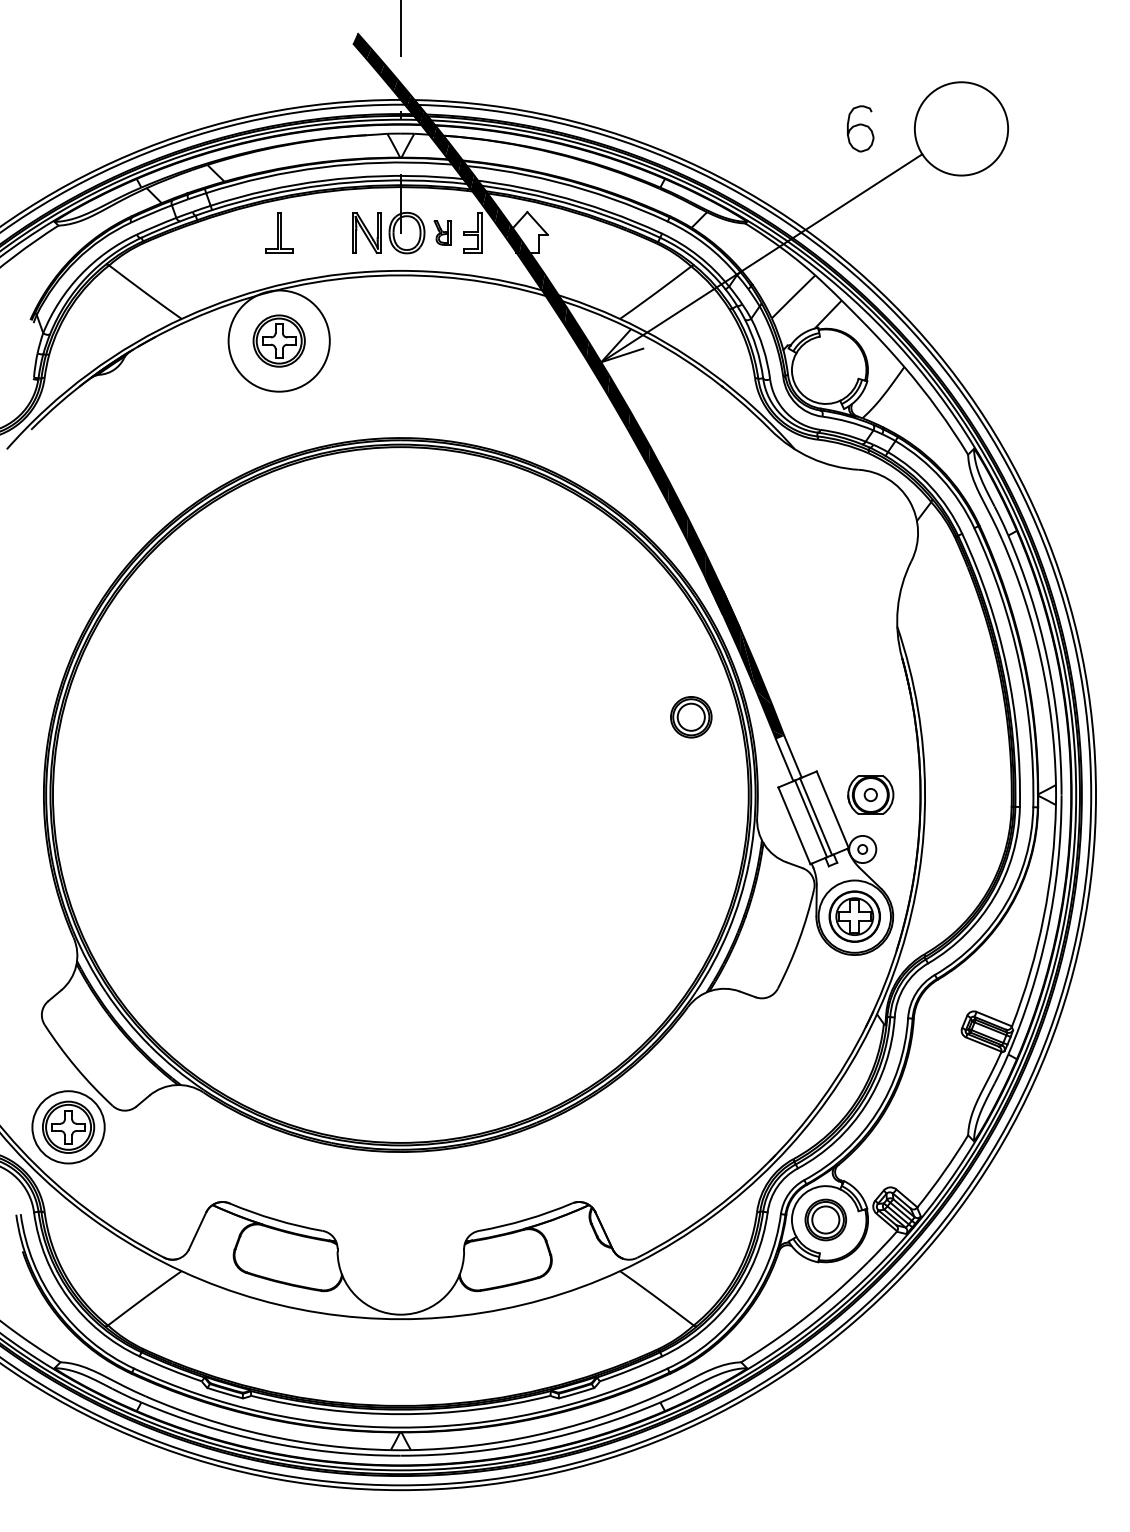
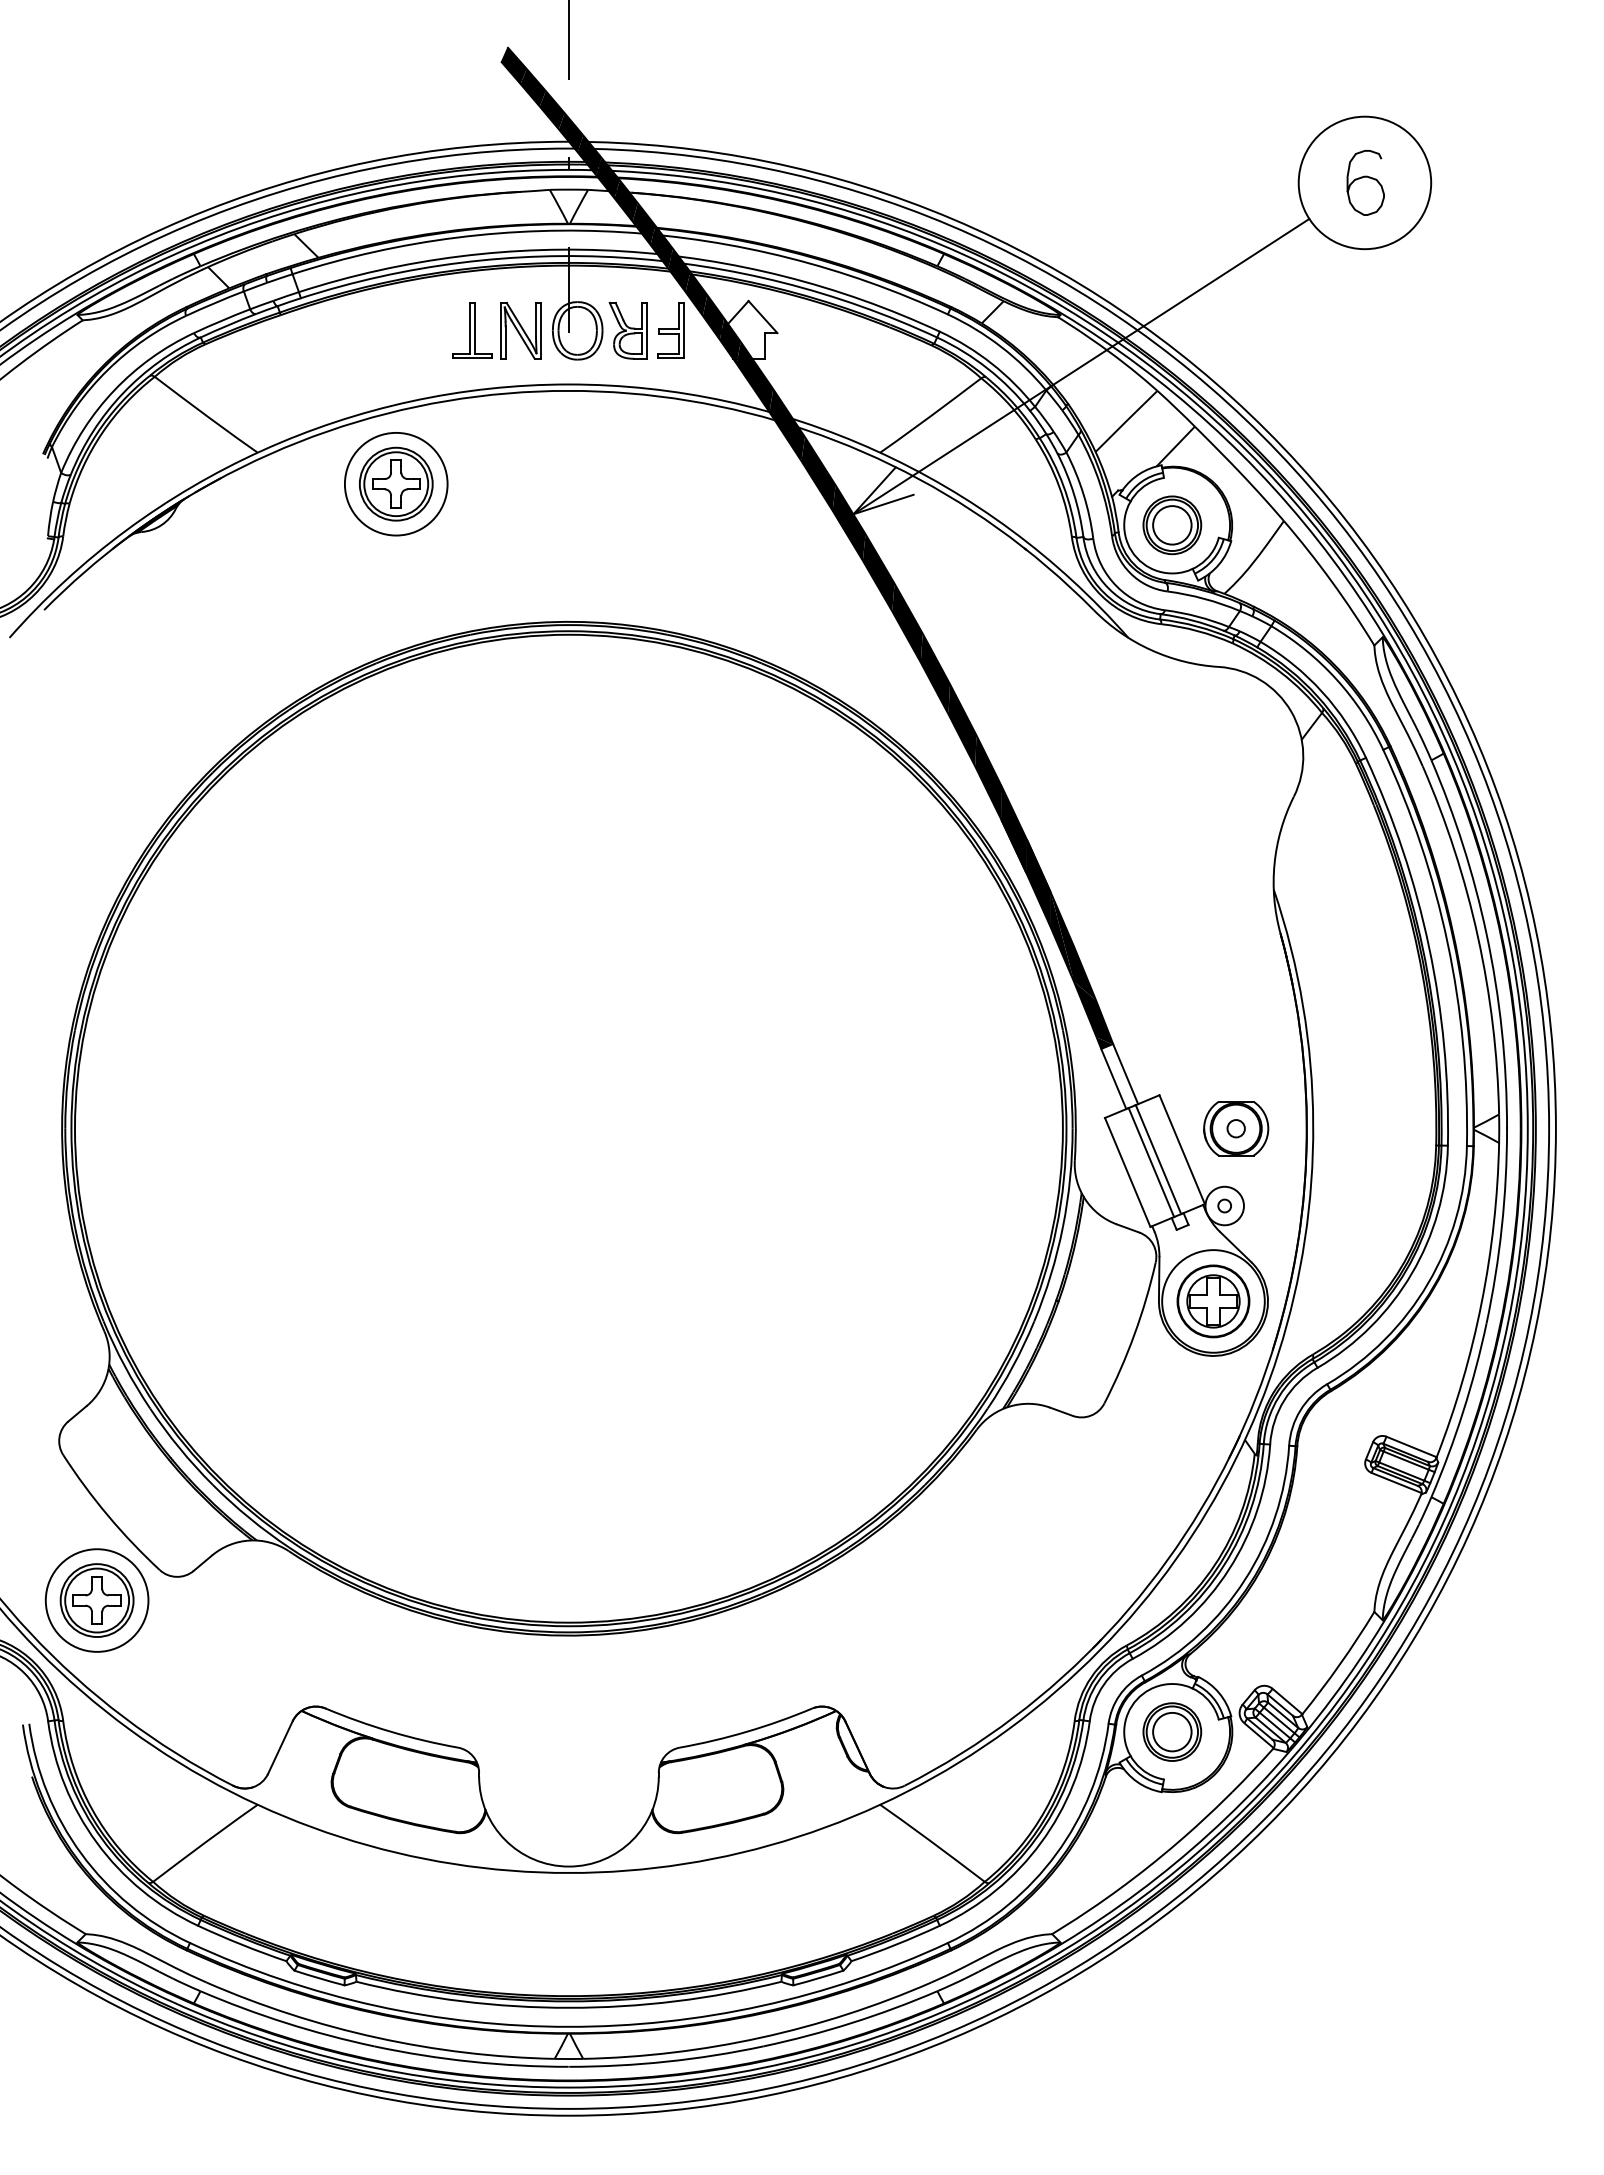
curve: (860, 125) -> (1365, 177), moved
part: (279, 232) -> (472, 330), moved
part: (442, 232) -> (627, 330), size x1.67
circle: (278, 340) -> (395, 483), size x0.71
part: (691, 717) -> (1172, 525), moved

